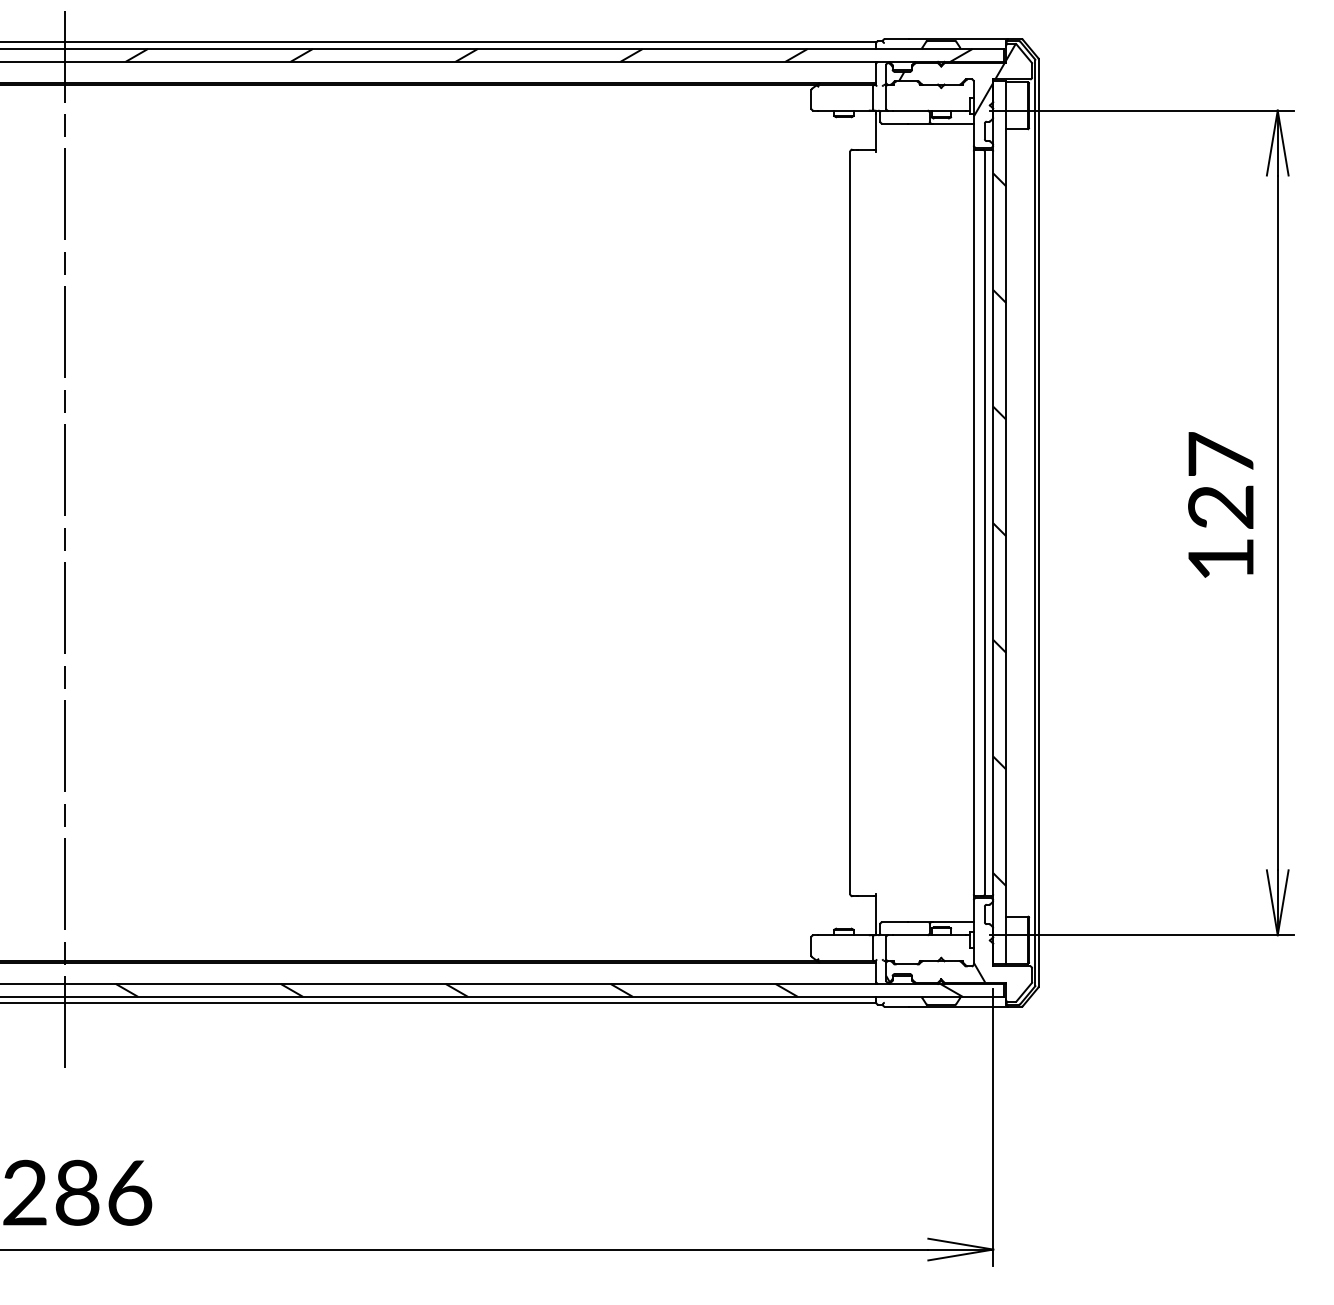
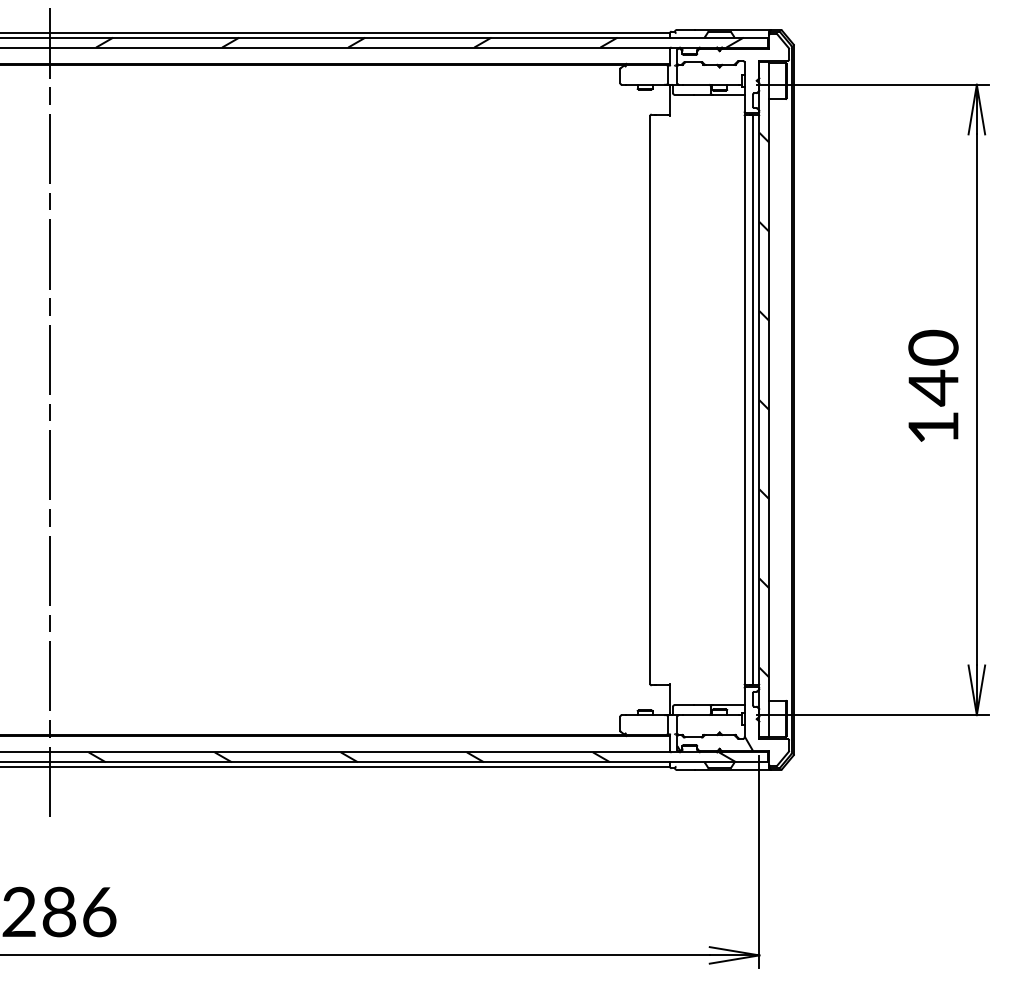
hatch: (956, 79) -> (731, 60), removed
text: (1220, 481) -> (933, 368), 127 -> 140

